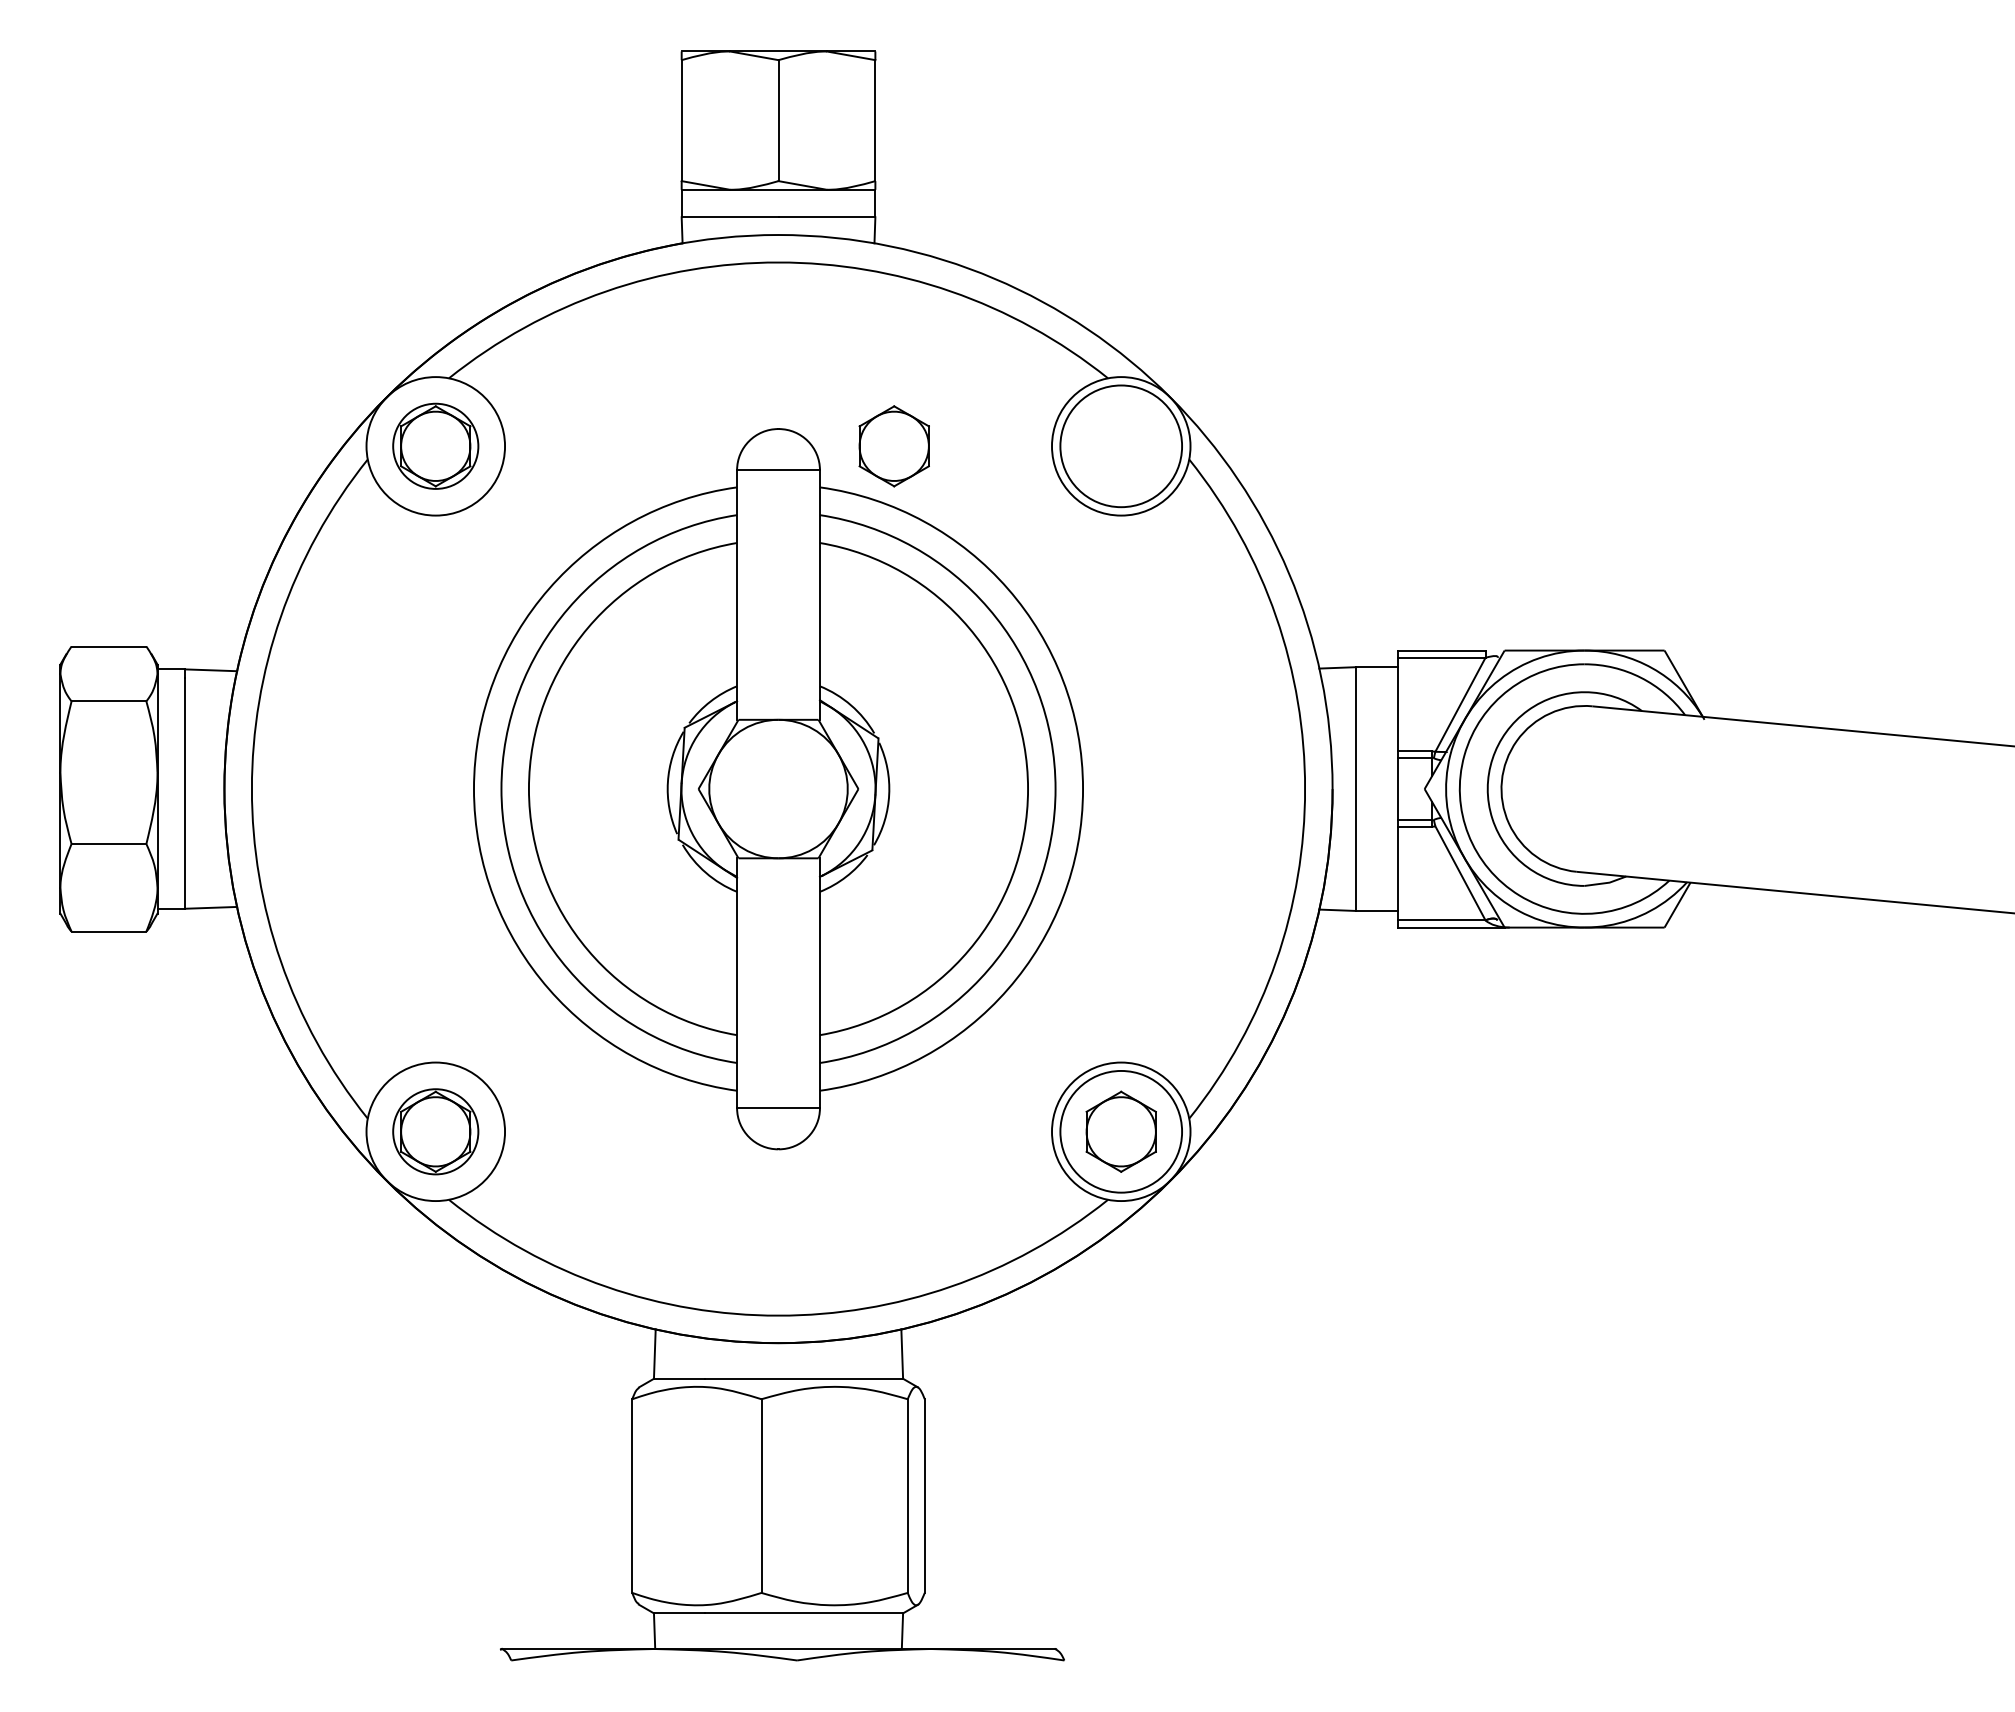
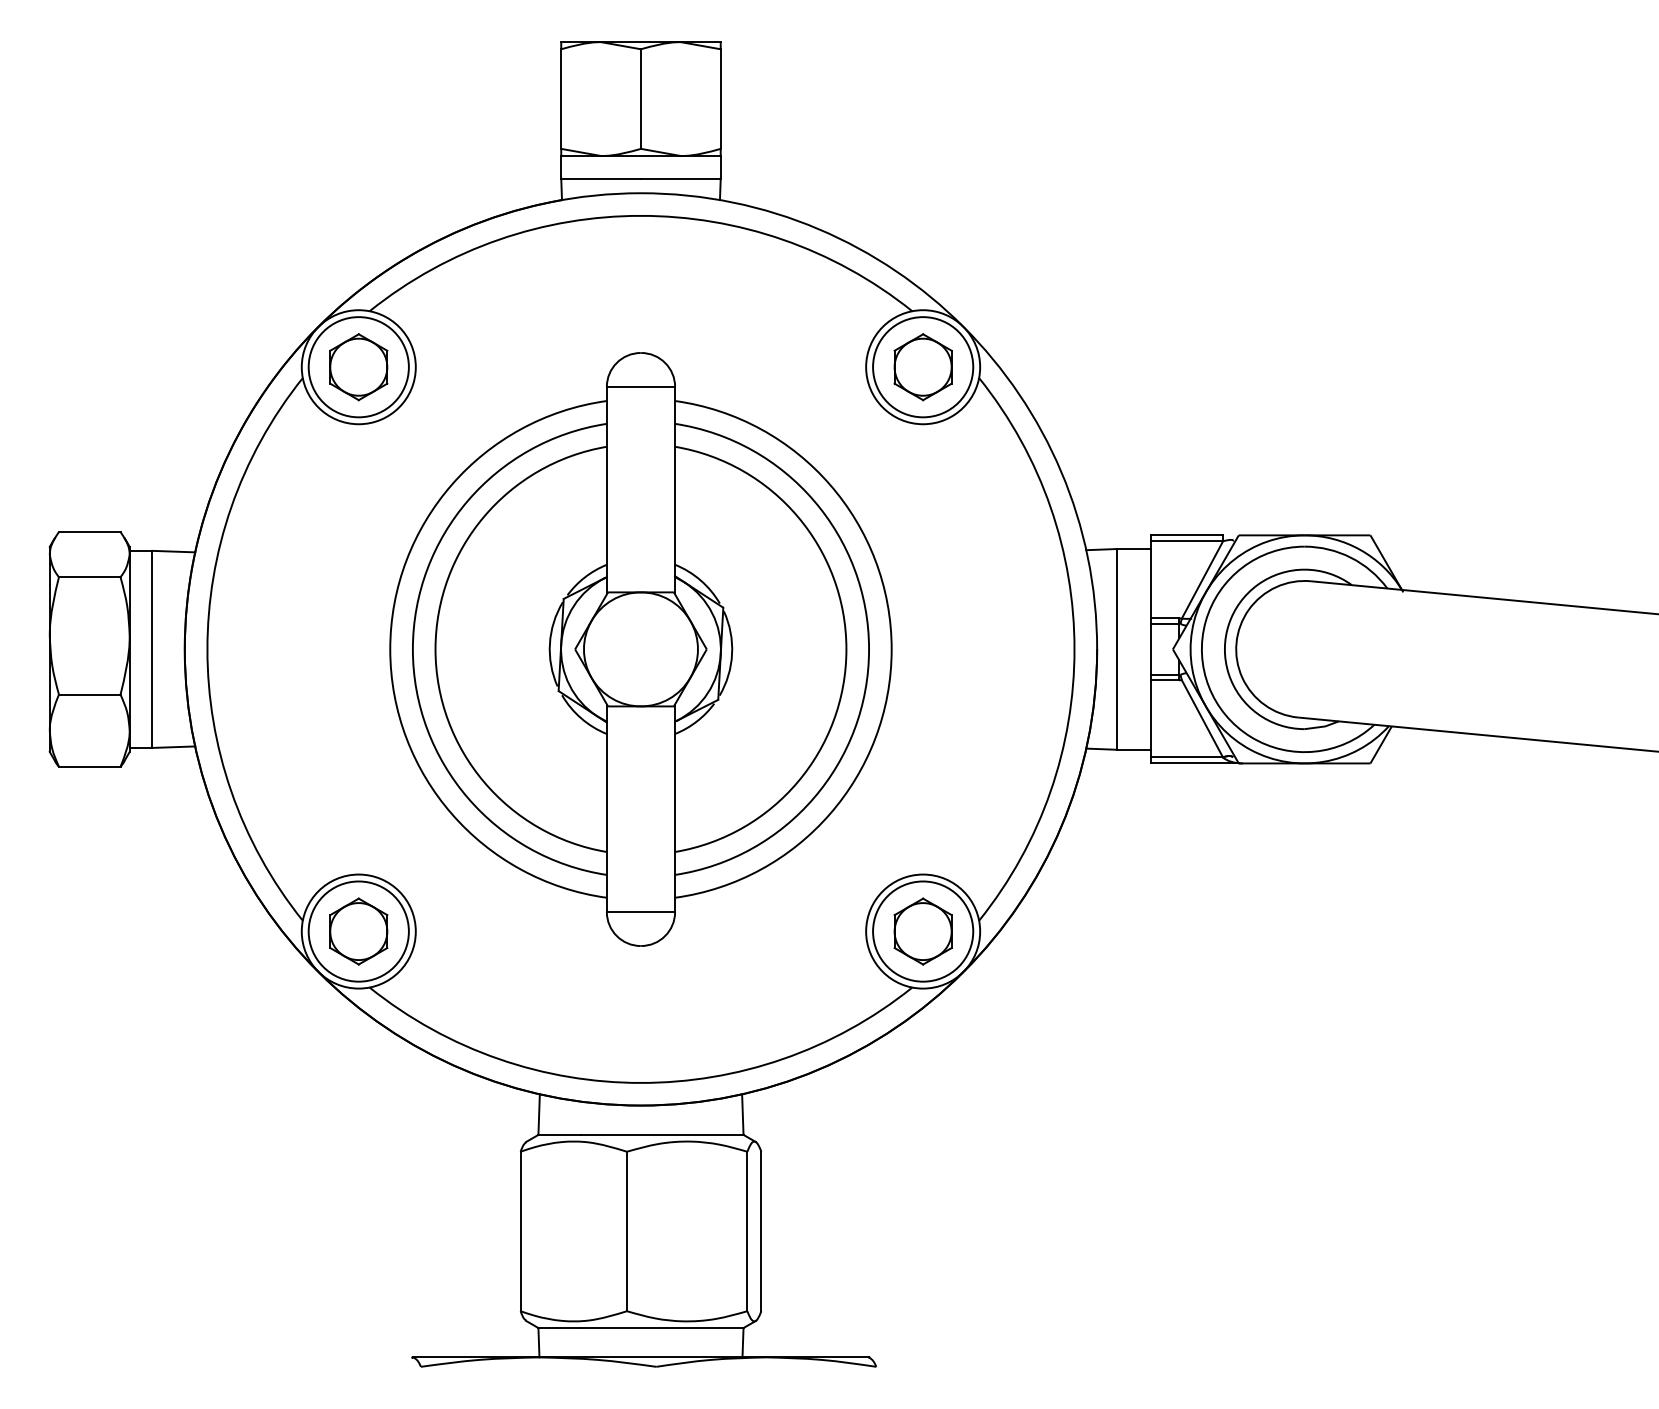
circle: (435, 446) -> (358, 367), size x1.43
part: (893, 446) -> (922, 367), moved
circle: (435, 1131) -> (358, 931), size x1.43

